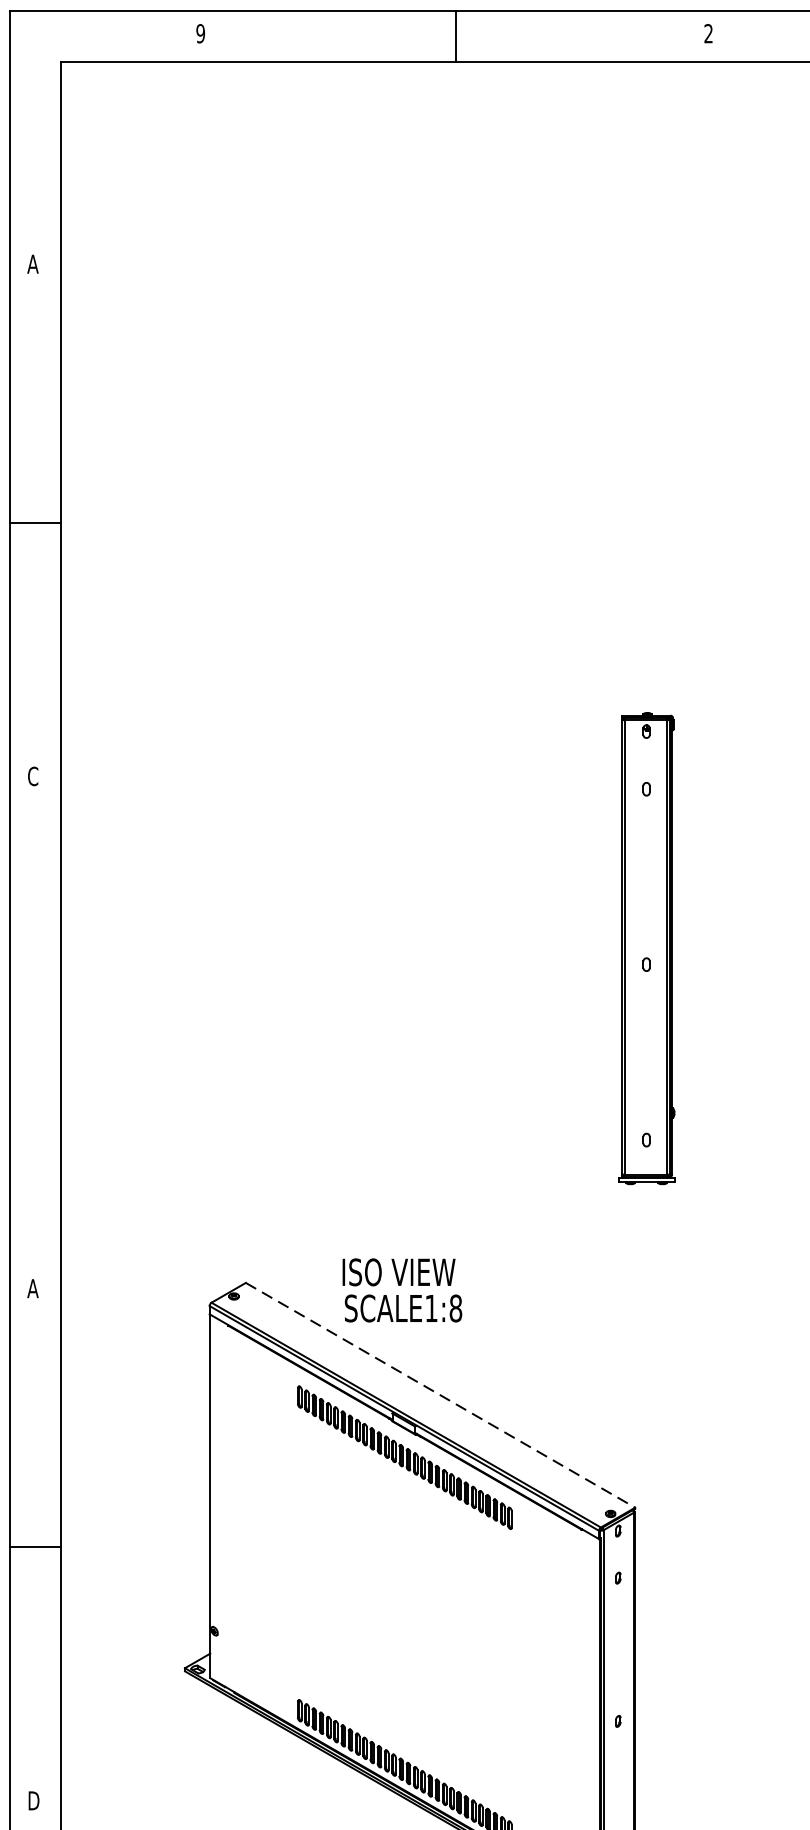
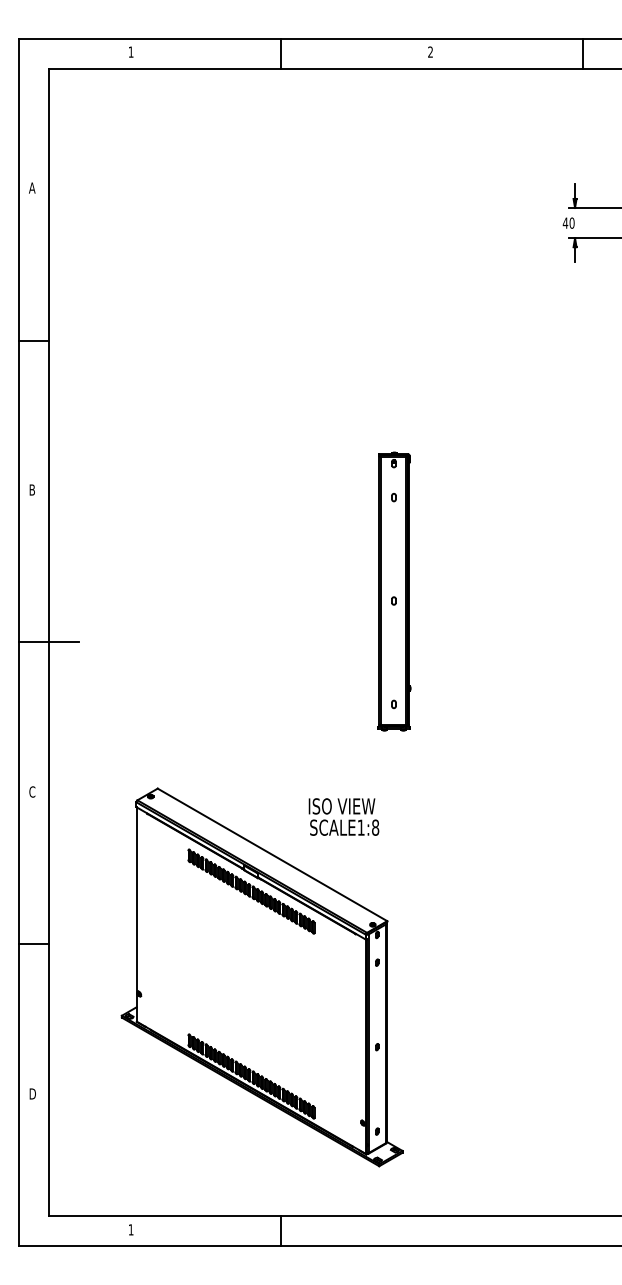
text: (199, 32) -> (130, 51), 9 -> 1
text: (33, 775) -> (32, 489), C -> B
line: (60, 1035) -> (48, 642), added
text: (33, 1287) -> (32, 791), A -> C
text: (401, 1289) -> (343, 816), moved
line: (440, 1394) -> (272, 854), dashed -> solid

